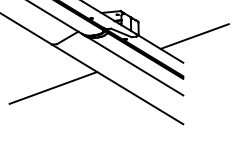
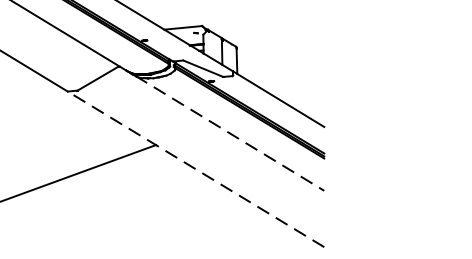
line: (194, 36) -> (346, 75), removed
line: (134, 66) -> (228, 134), solid -> dashed
line: (117, 84) -> (195, 169), solid -> dashed

